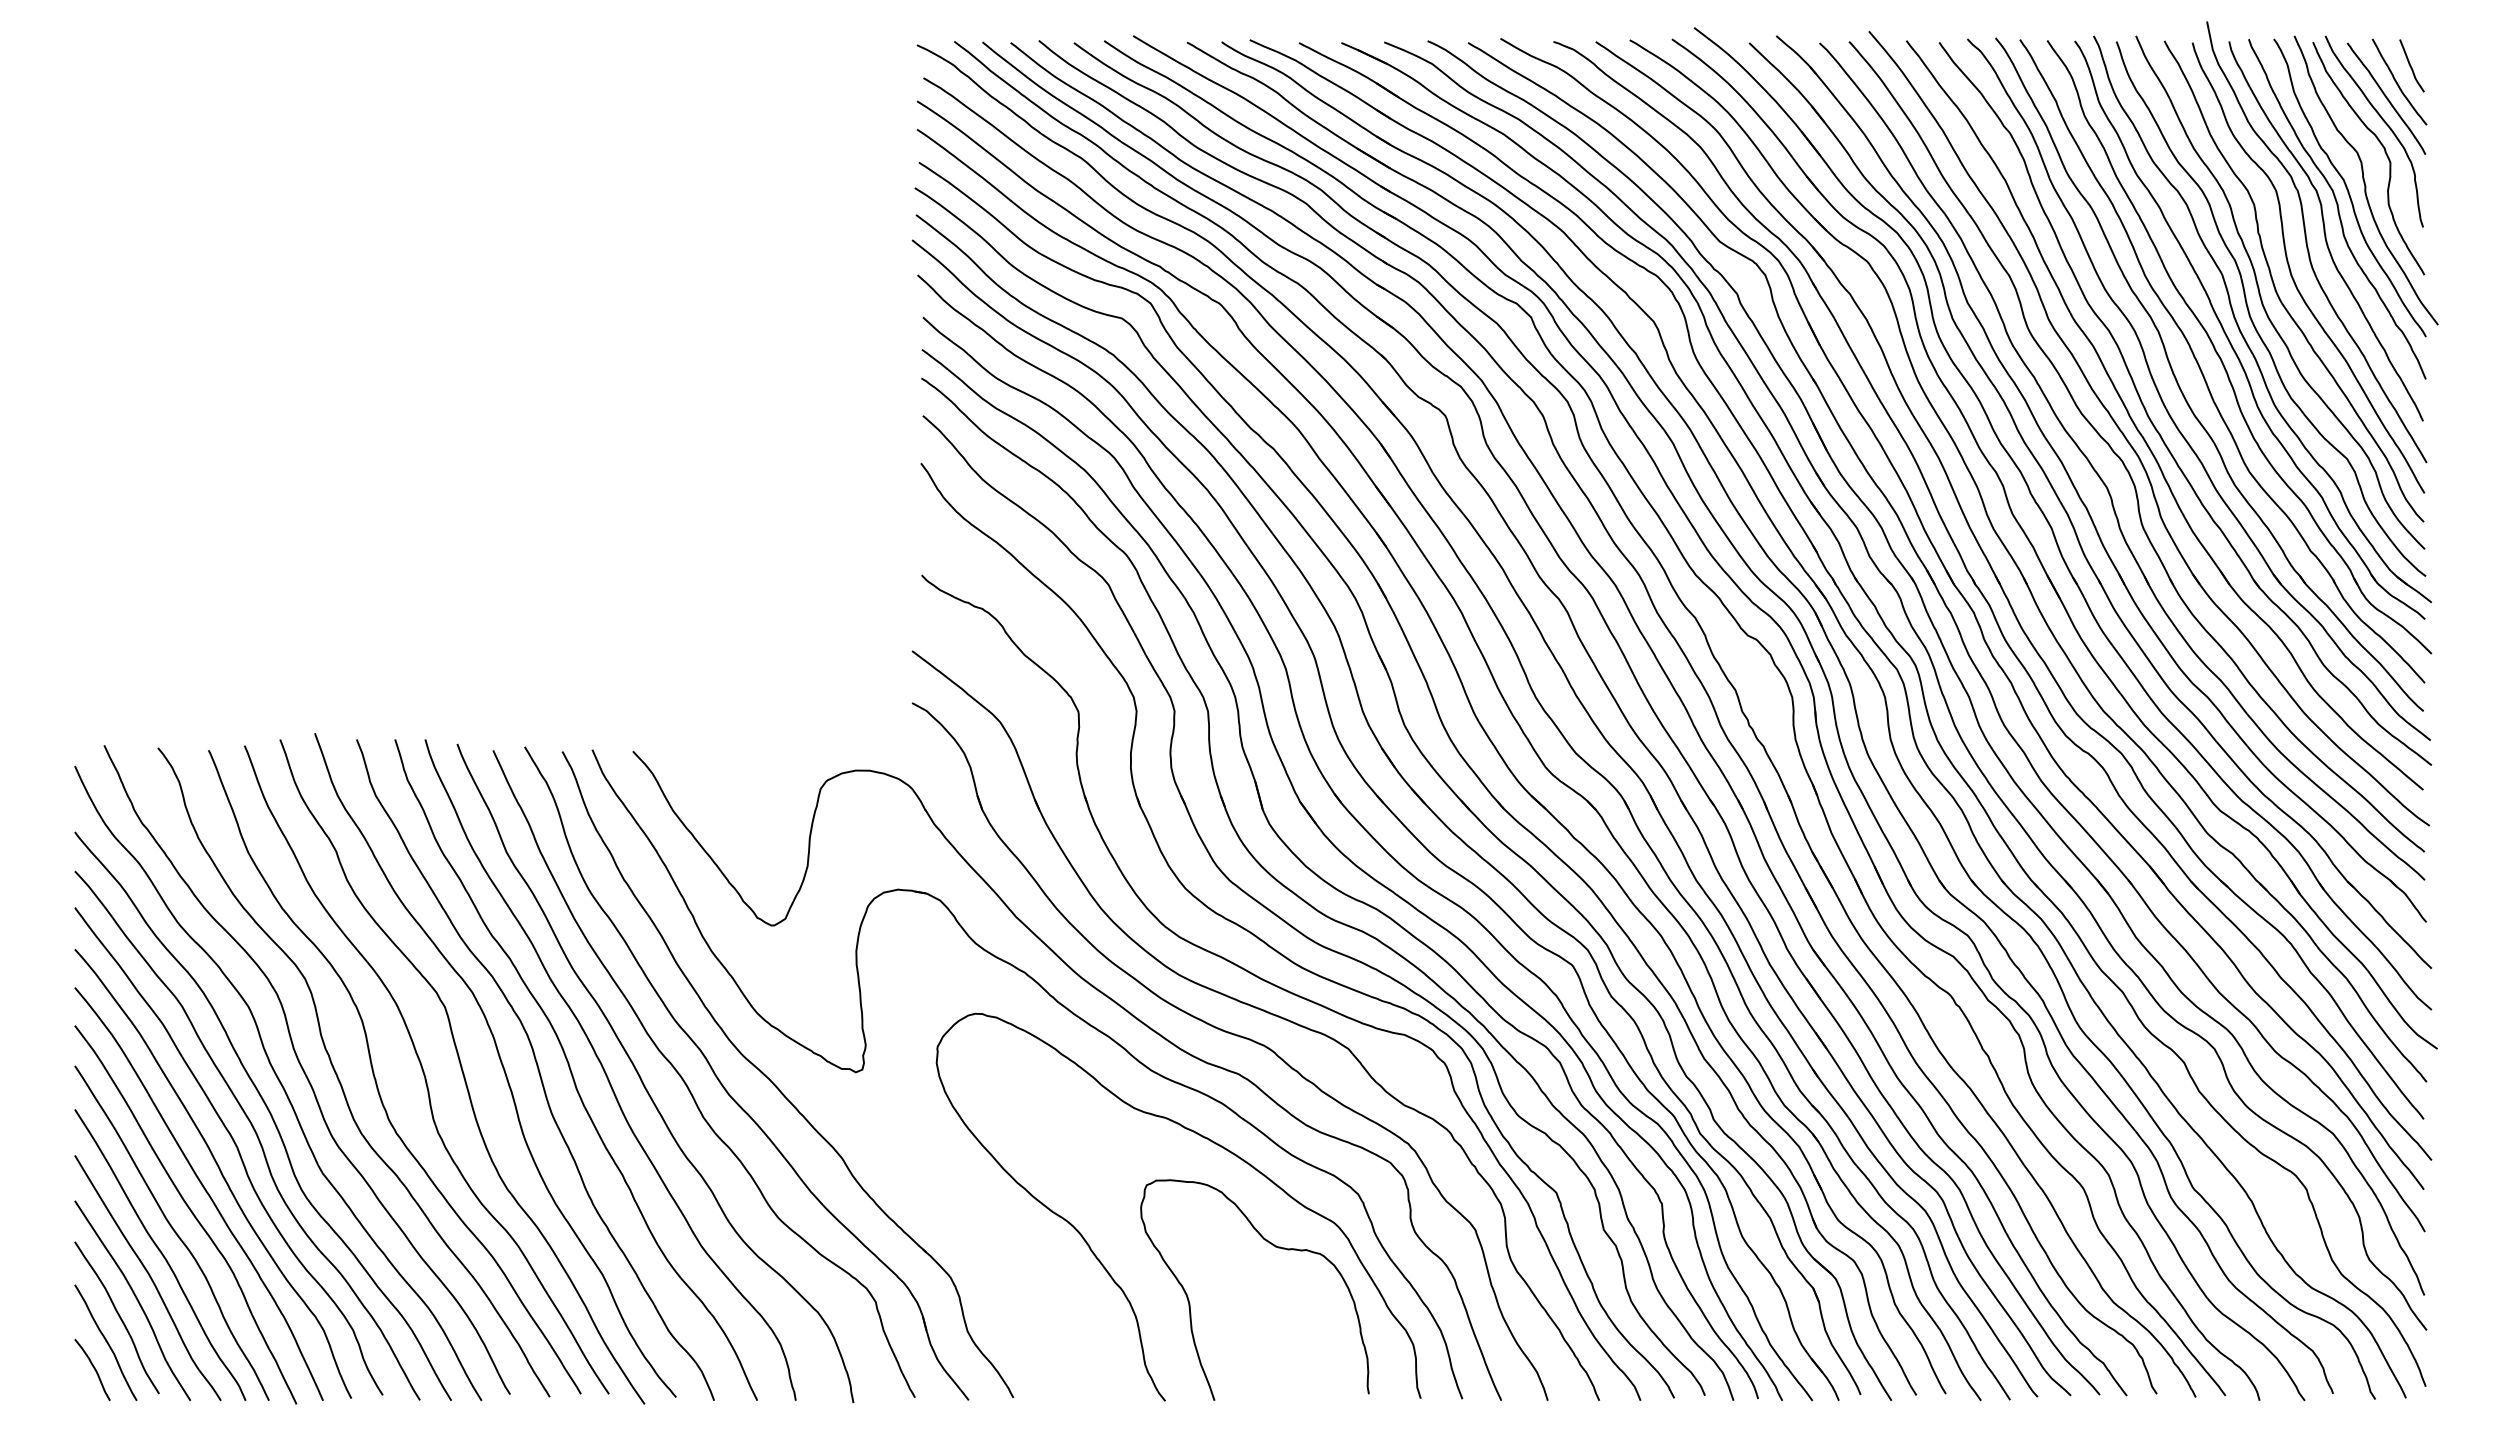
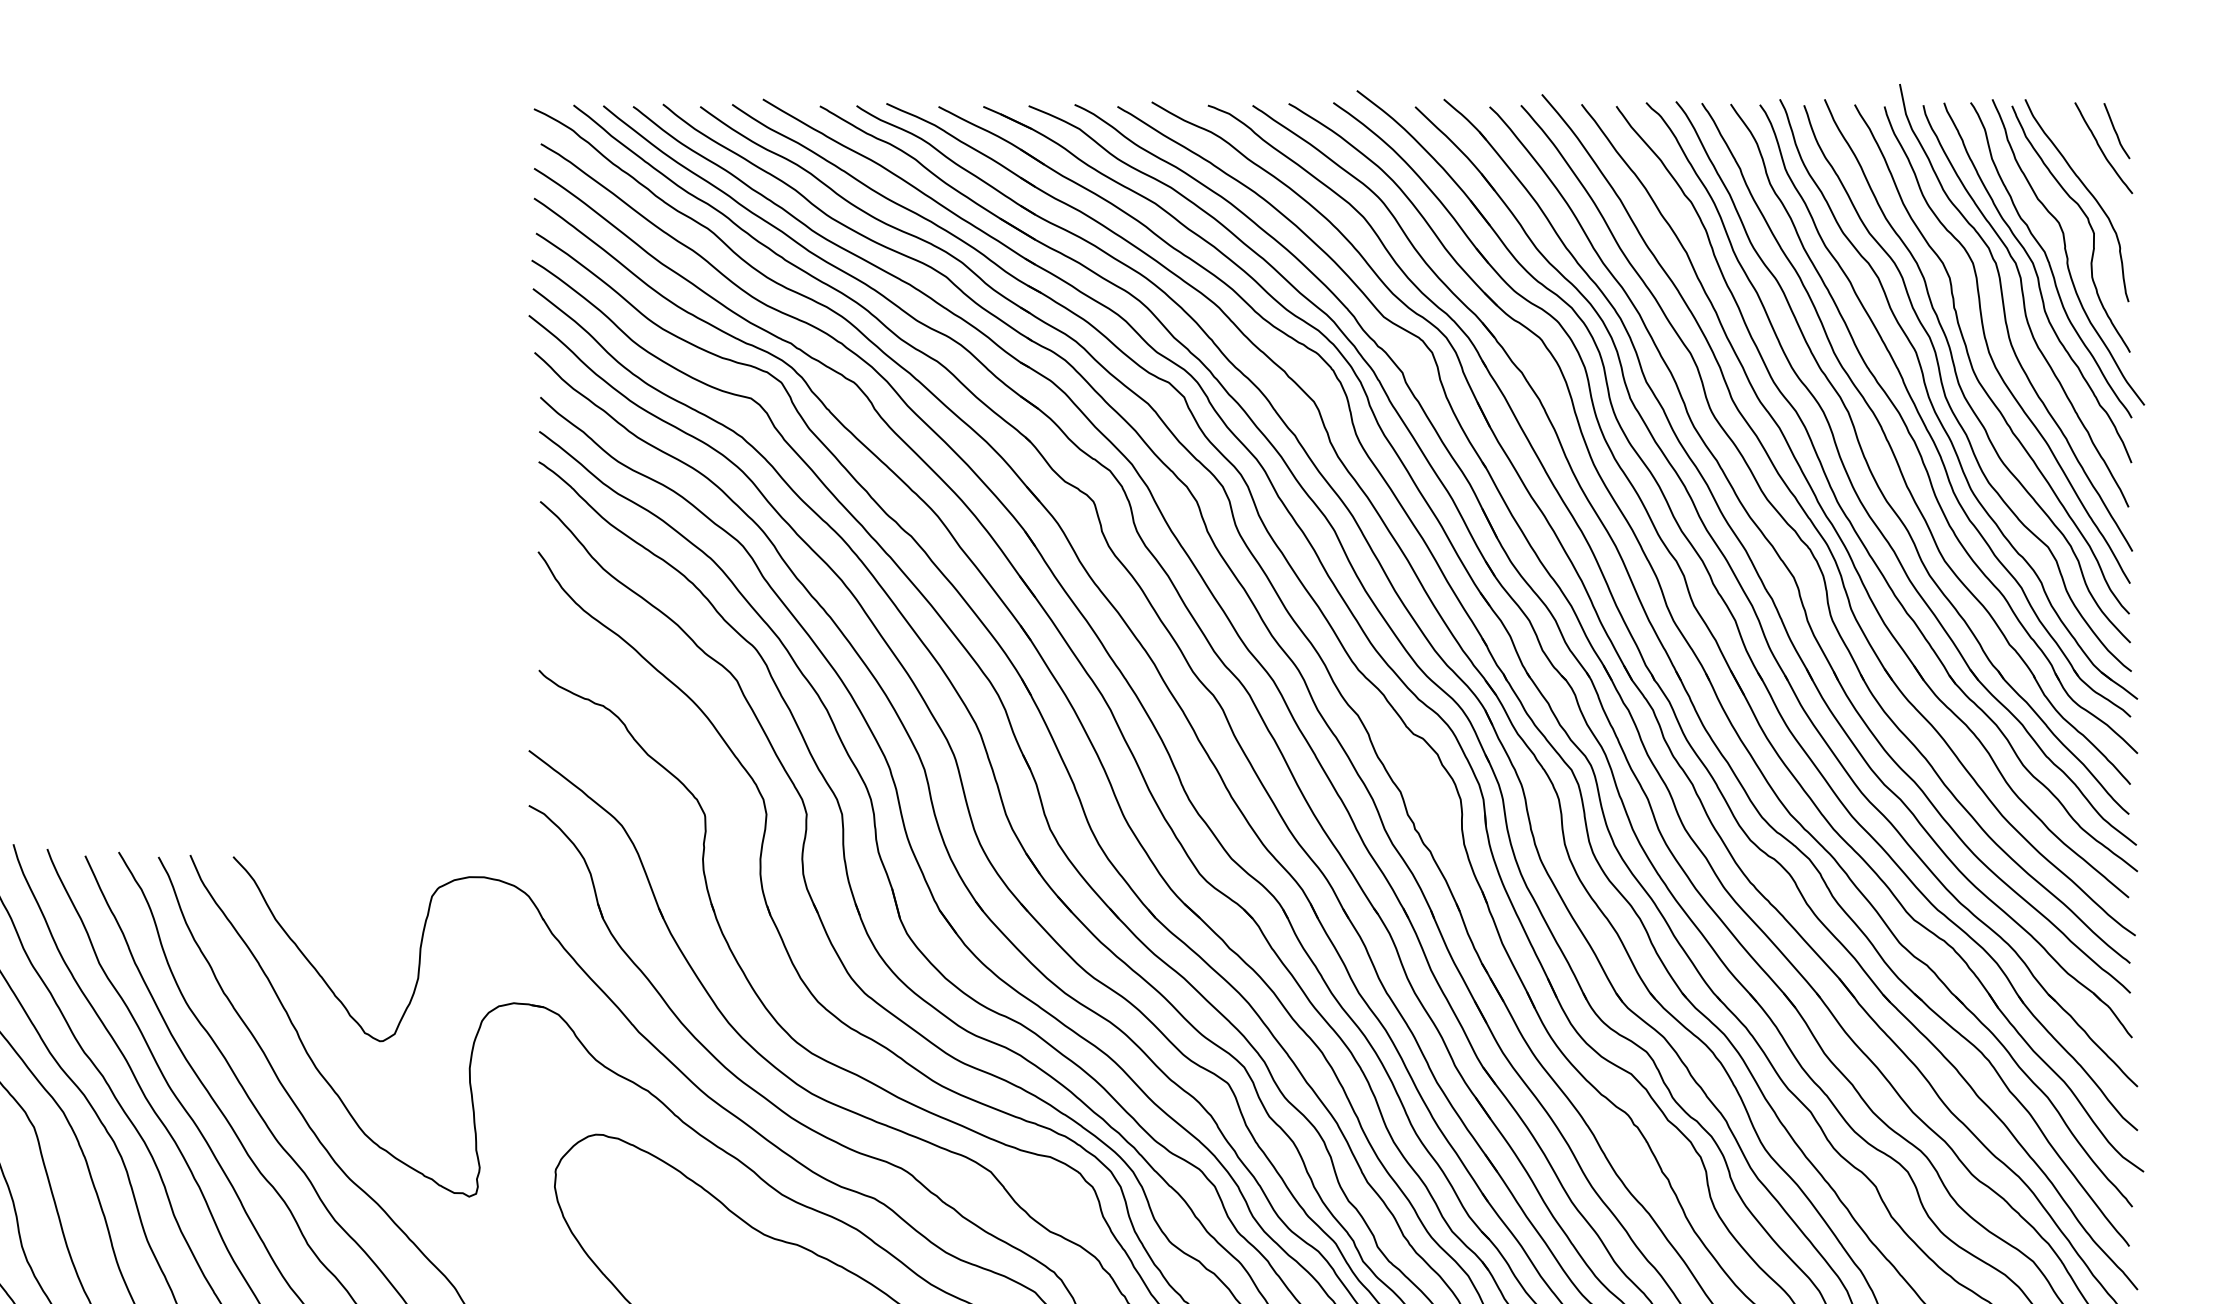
curve: (2386, 98) -> (2089, 165), removed

